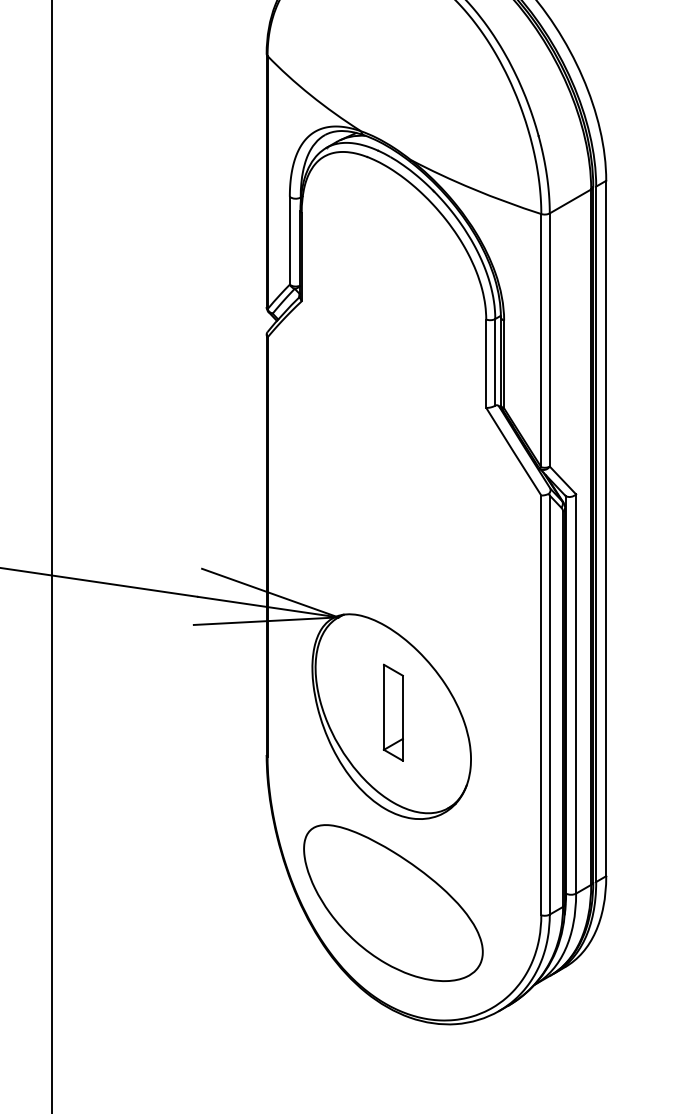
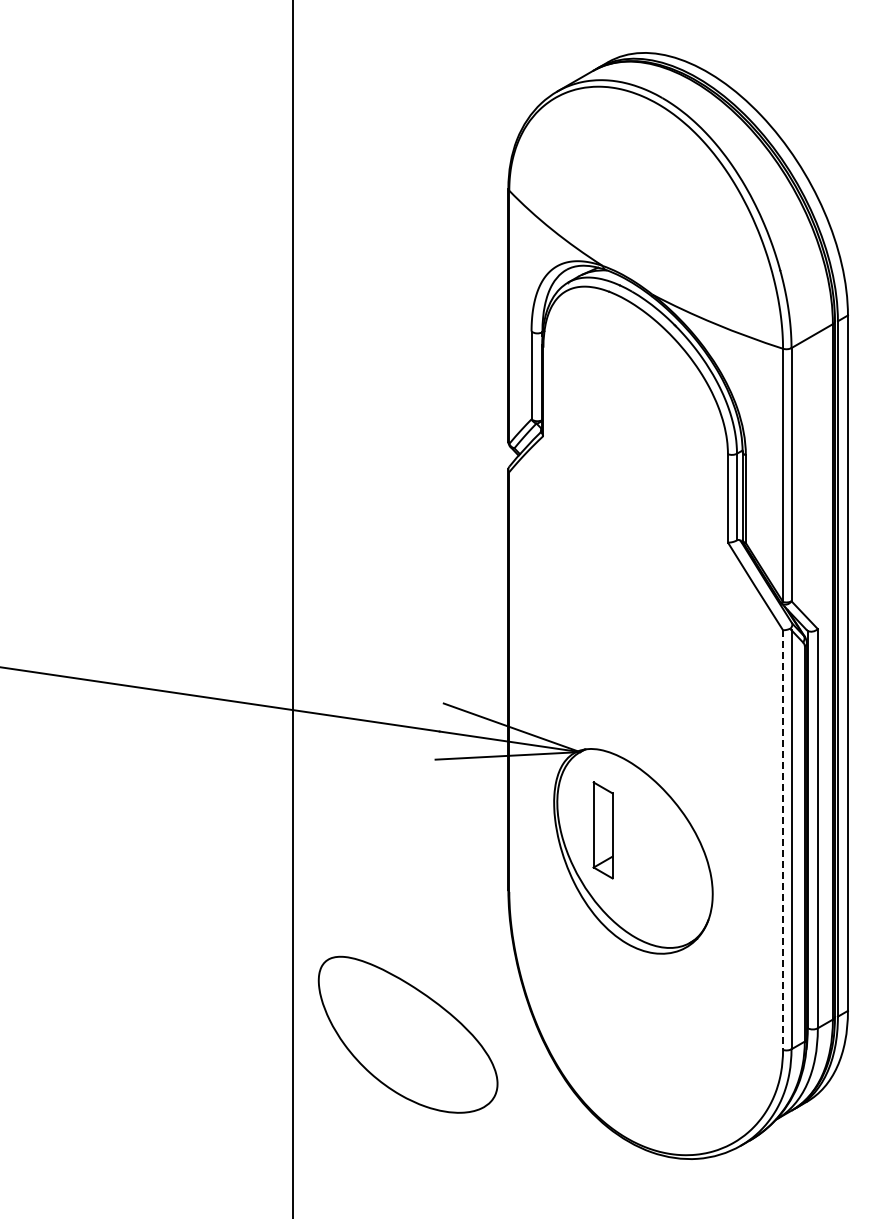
line: (541, 705) -> (783, 840), solid -> dashed
part: (392, 712) -> (602, 830), moved
part: (392, 902) -> (407, 1034), moved

